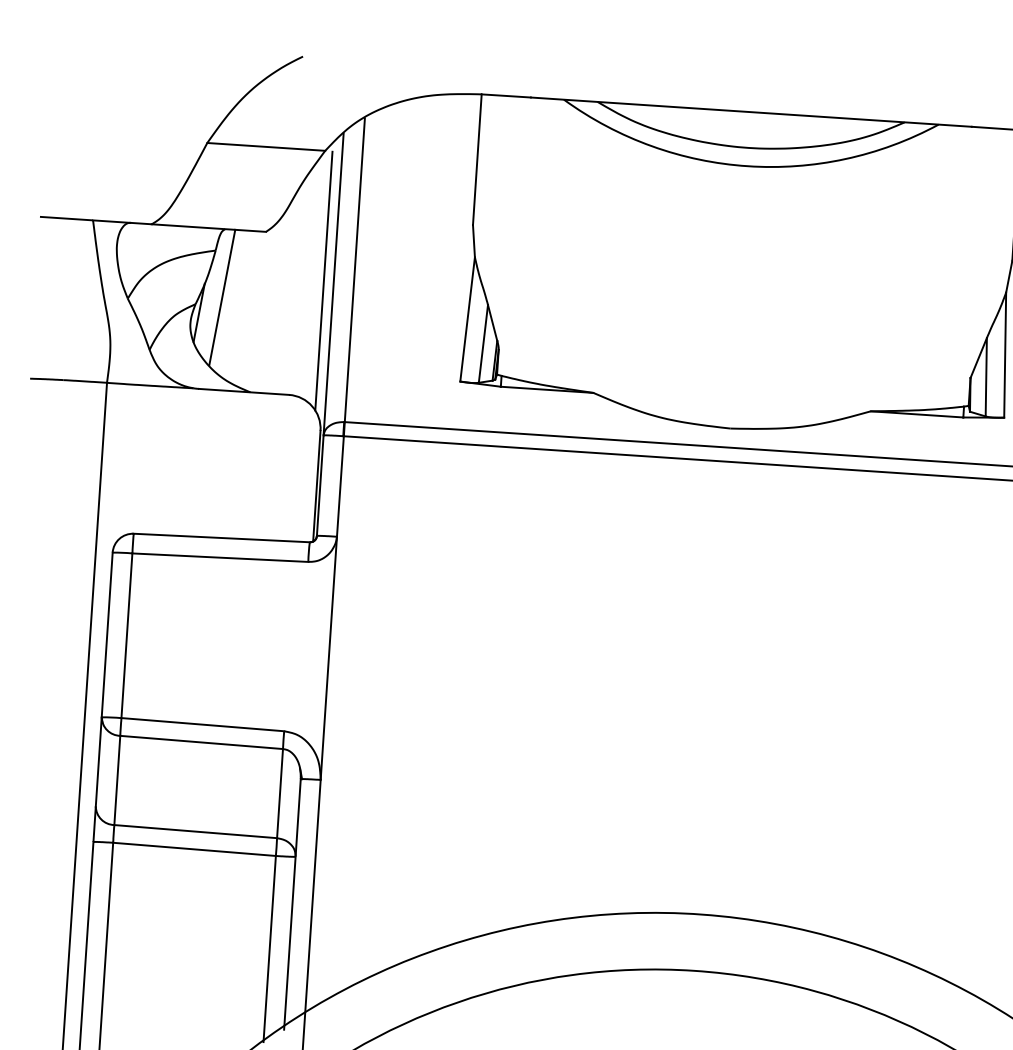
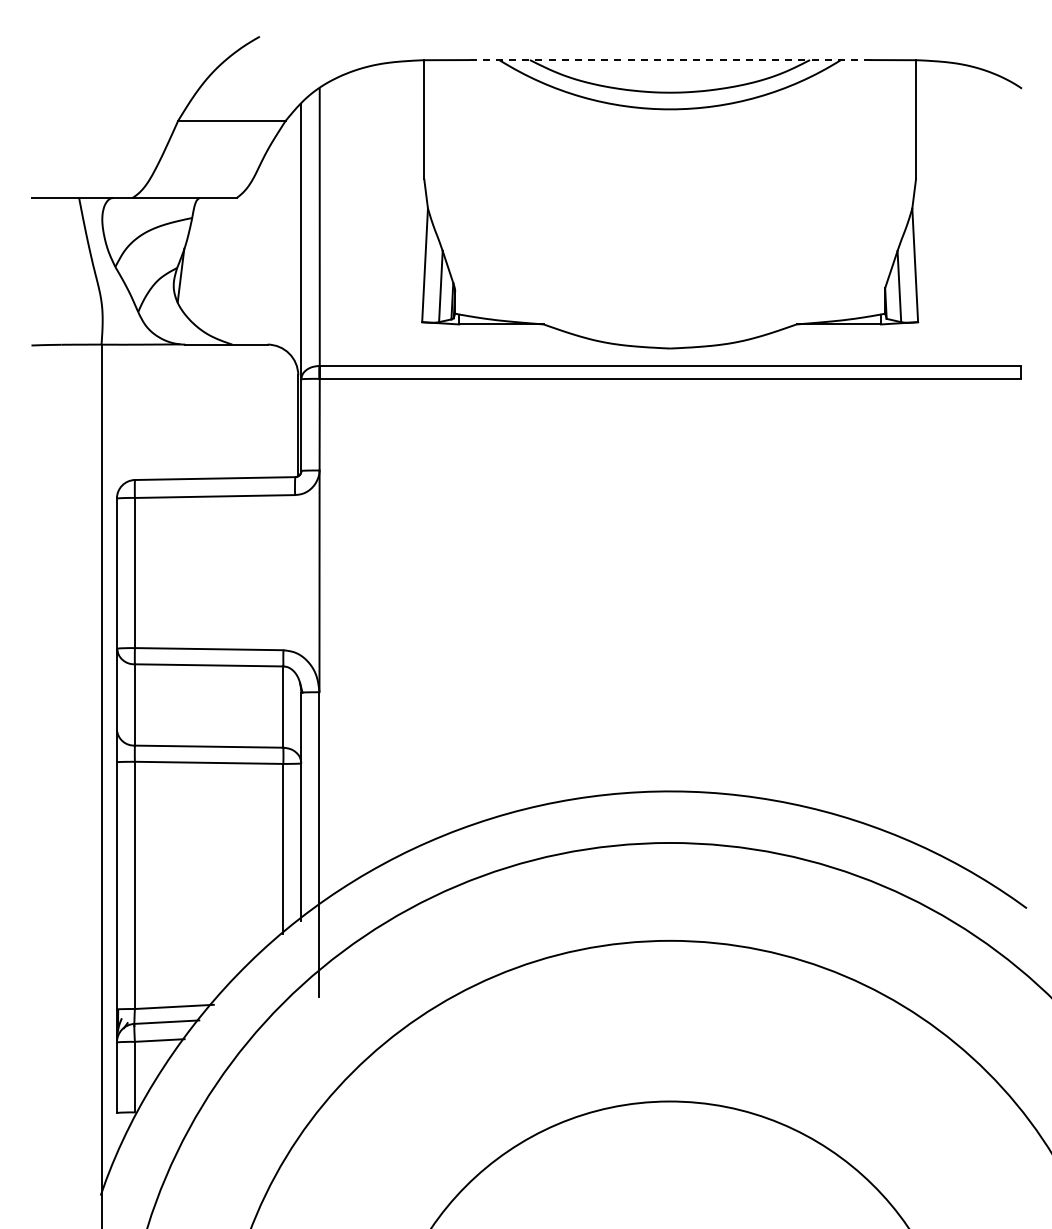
line: (751, 112) -> (670, 60), solid -> dashed
line: (324, 281) -> (292, 239), removed
line: (221, 297) -> (200, 260), removed

